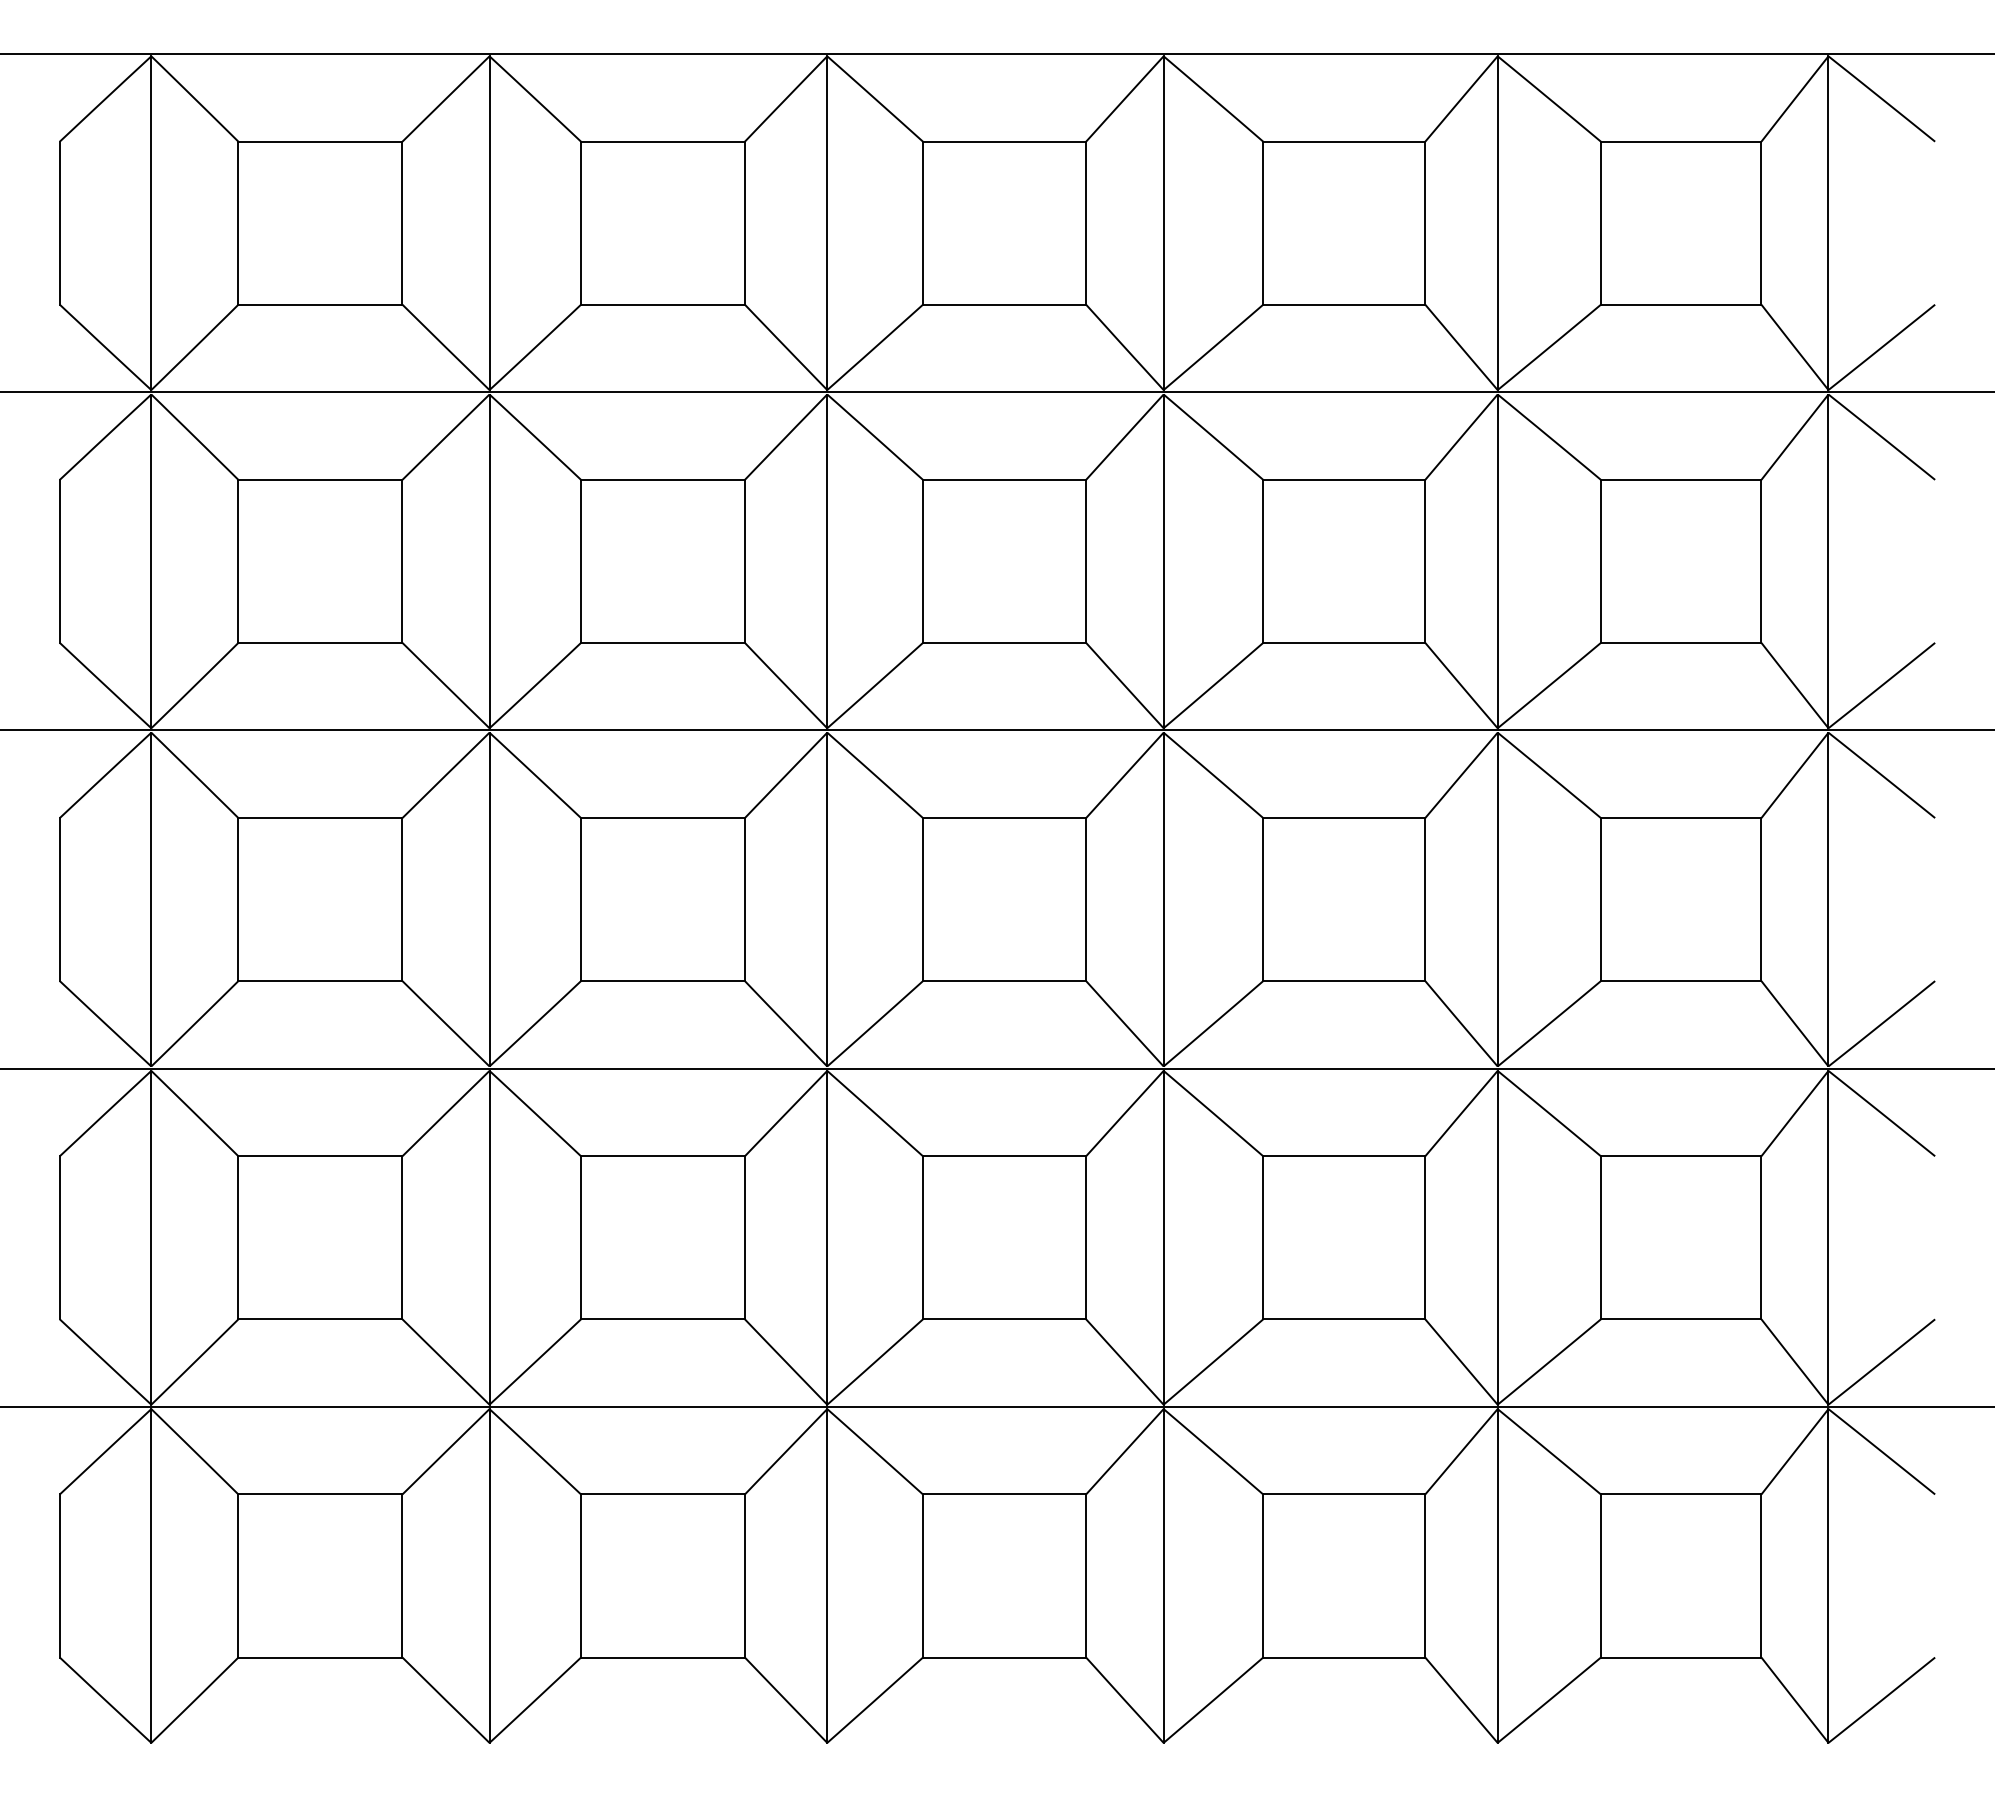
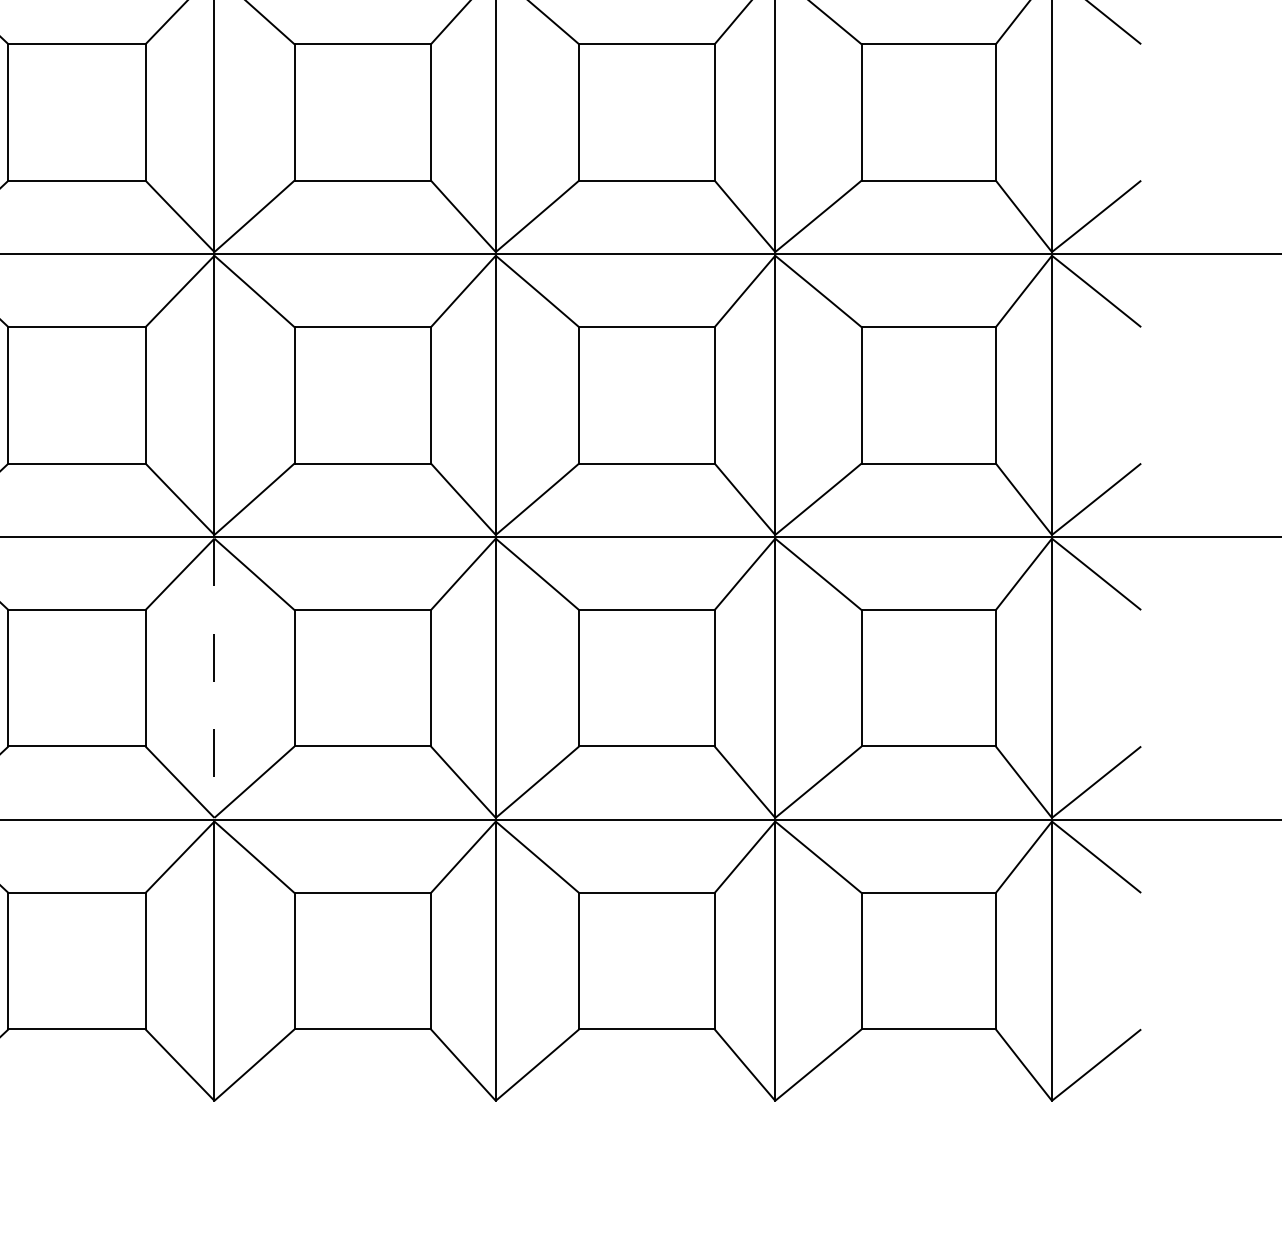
line: (827, 1237) -> (214, 678), solid -> dashed

